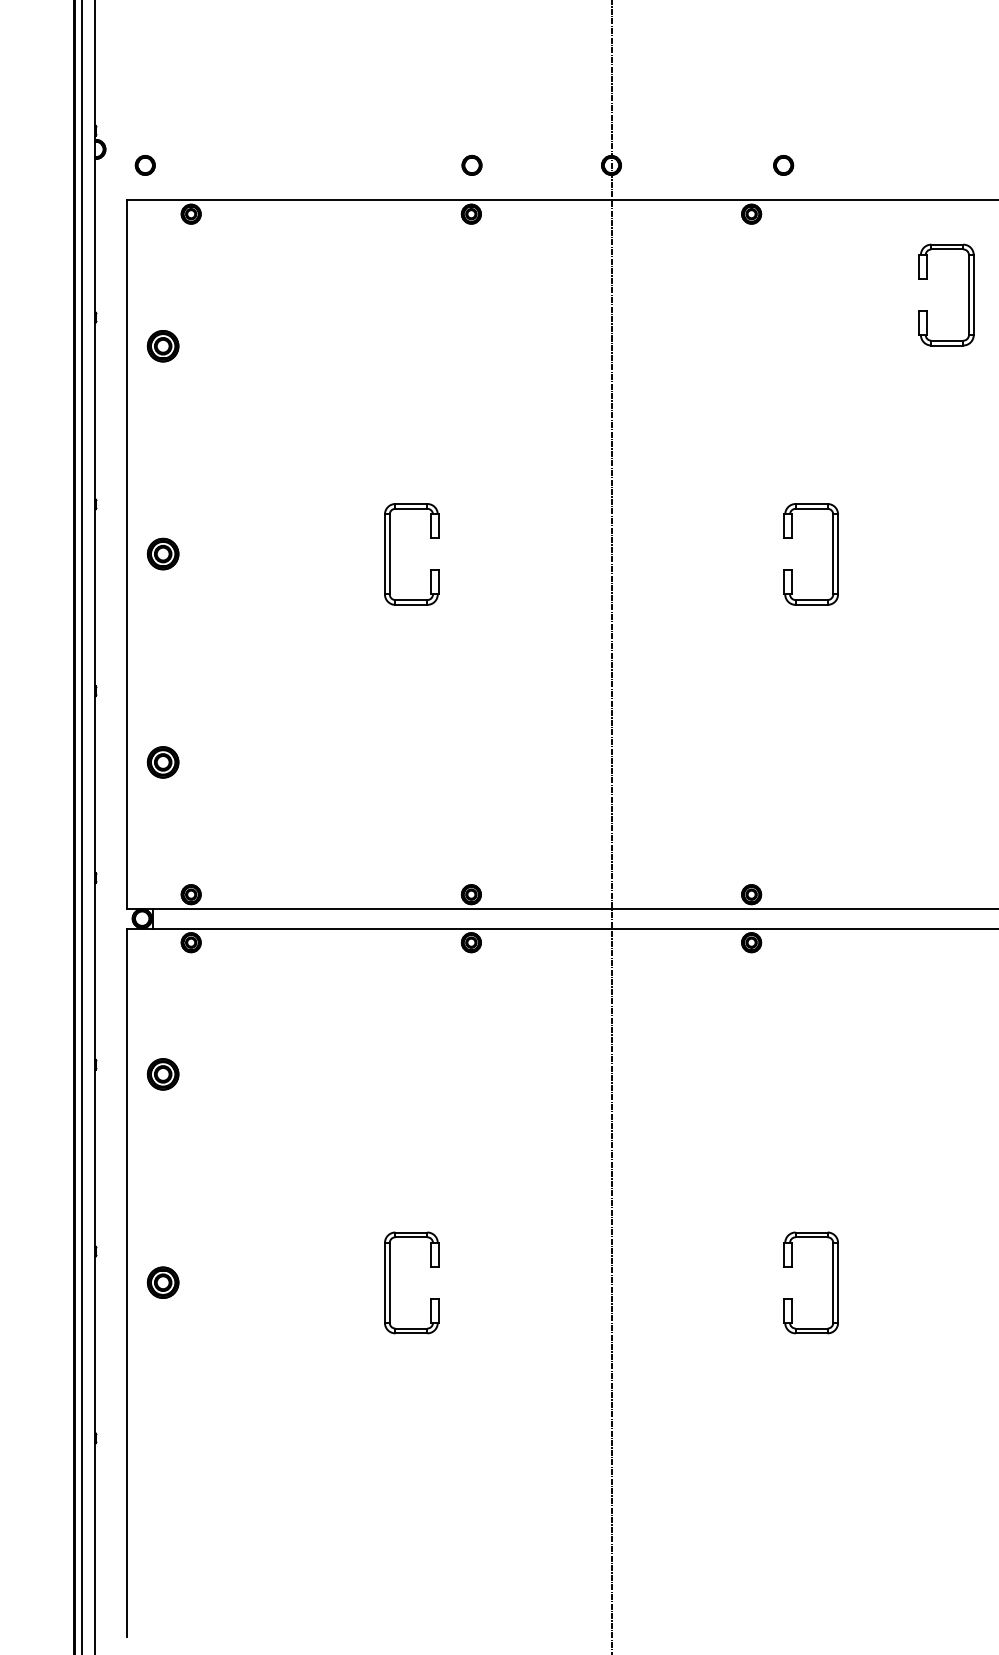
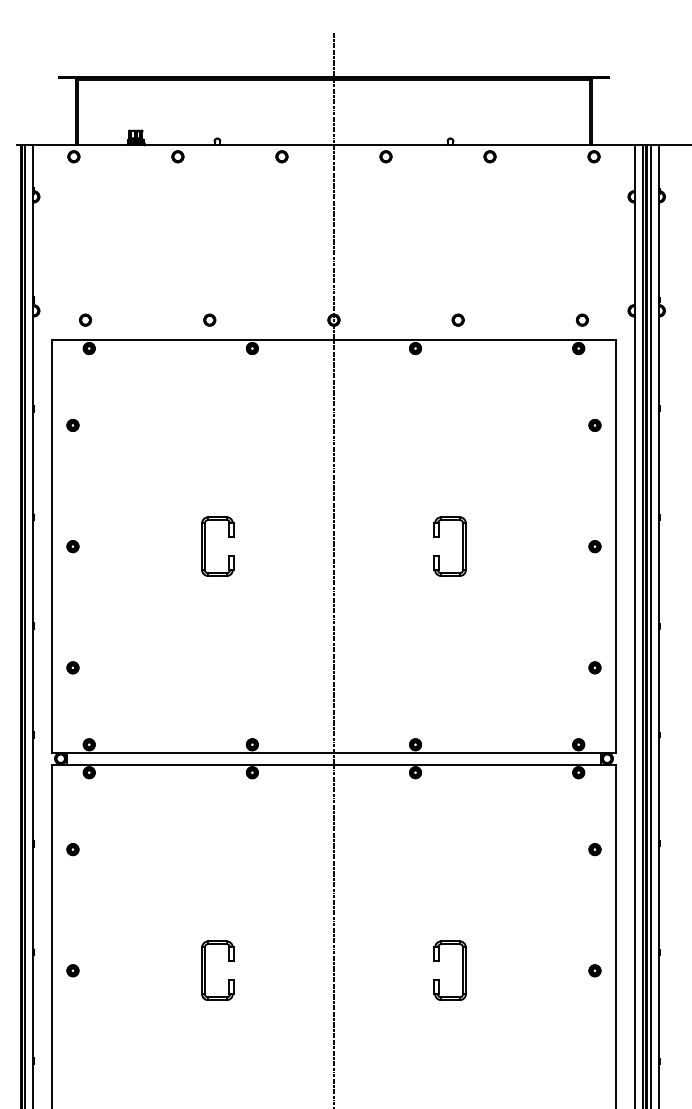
circle: (145, 164) -> (85, 319), moved
part: (471, 164) -> (209, 319), moved
part: (782, 164) -> (457, 319), moved
part: (967, 294) -> (541, 395), removed
part: (162, 346) -> (72, 425), size x0.62
part: (162, 554) -> (72, 546), size x0.62
part: (162, 762) -> (72, 667), size x0.62
part: (162, 1074) -> (72, 849), size x0.62
part: (162, 1282) -> (72, 970), size x0.62

